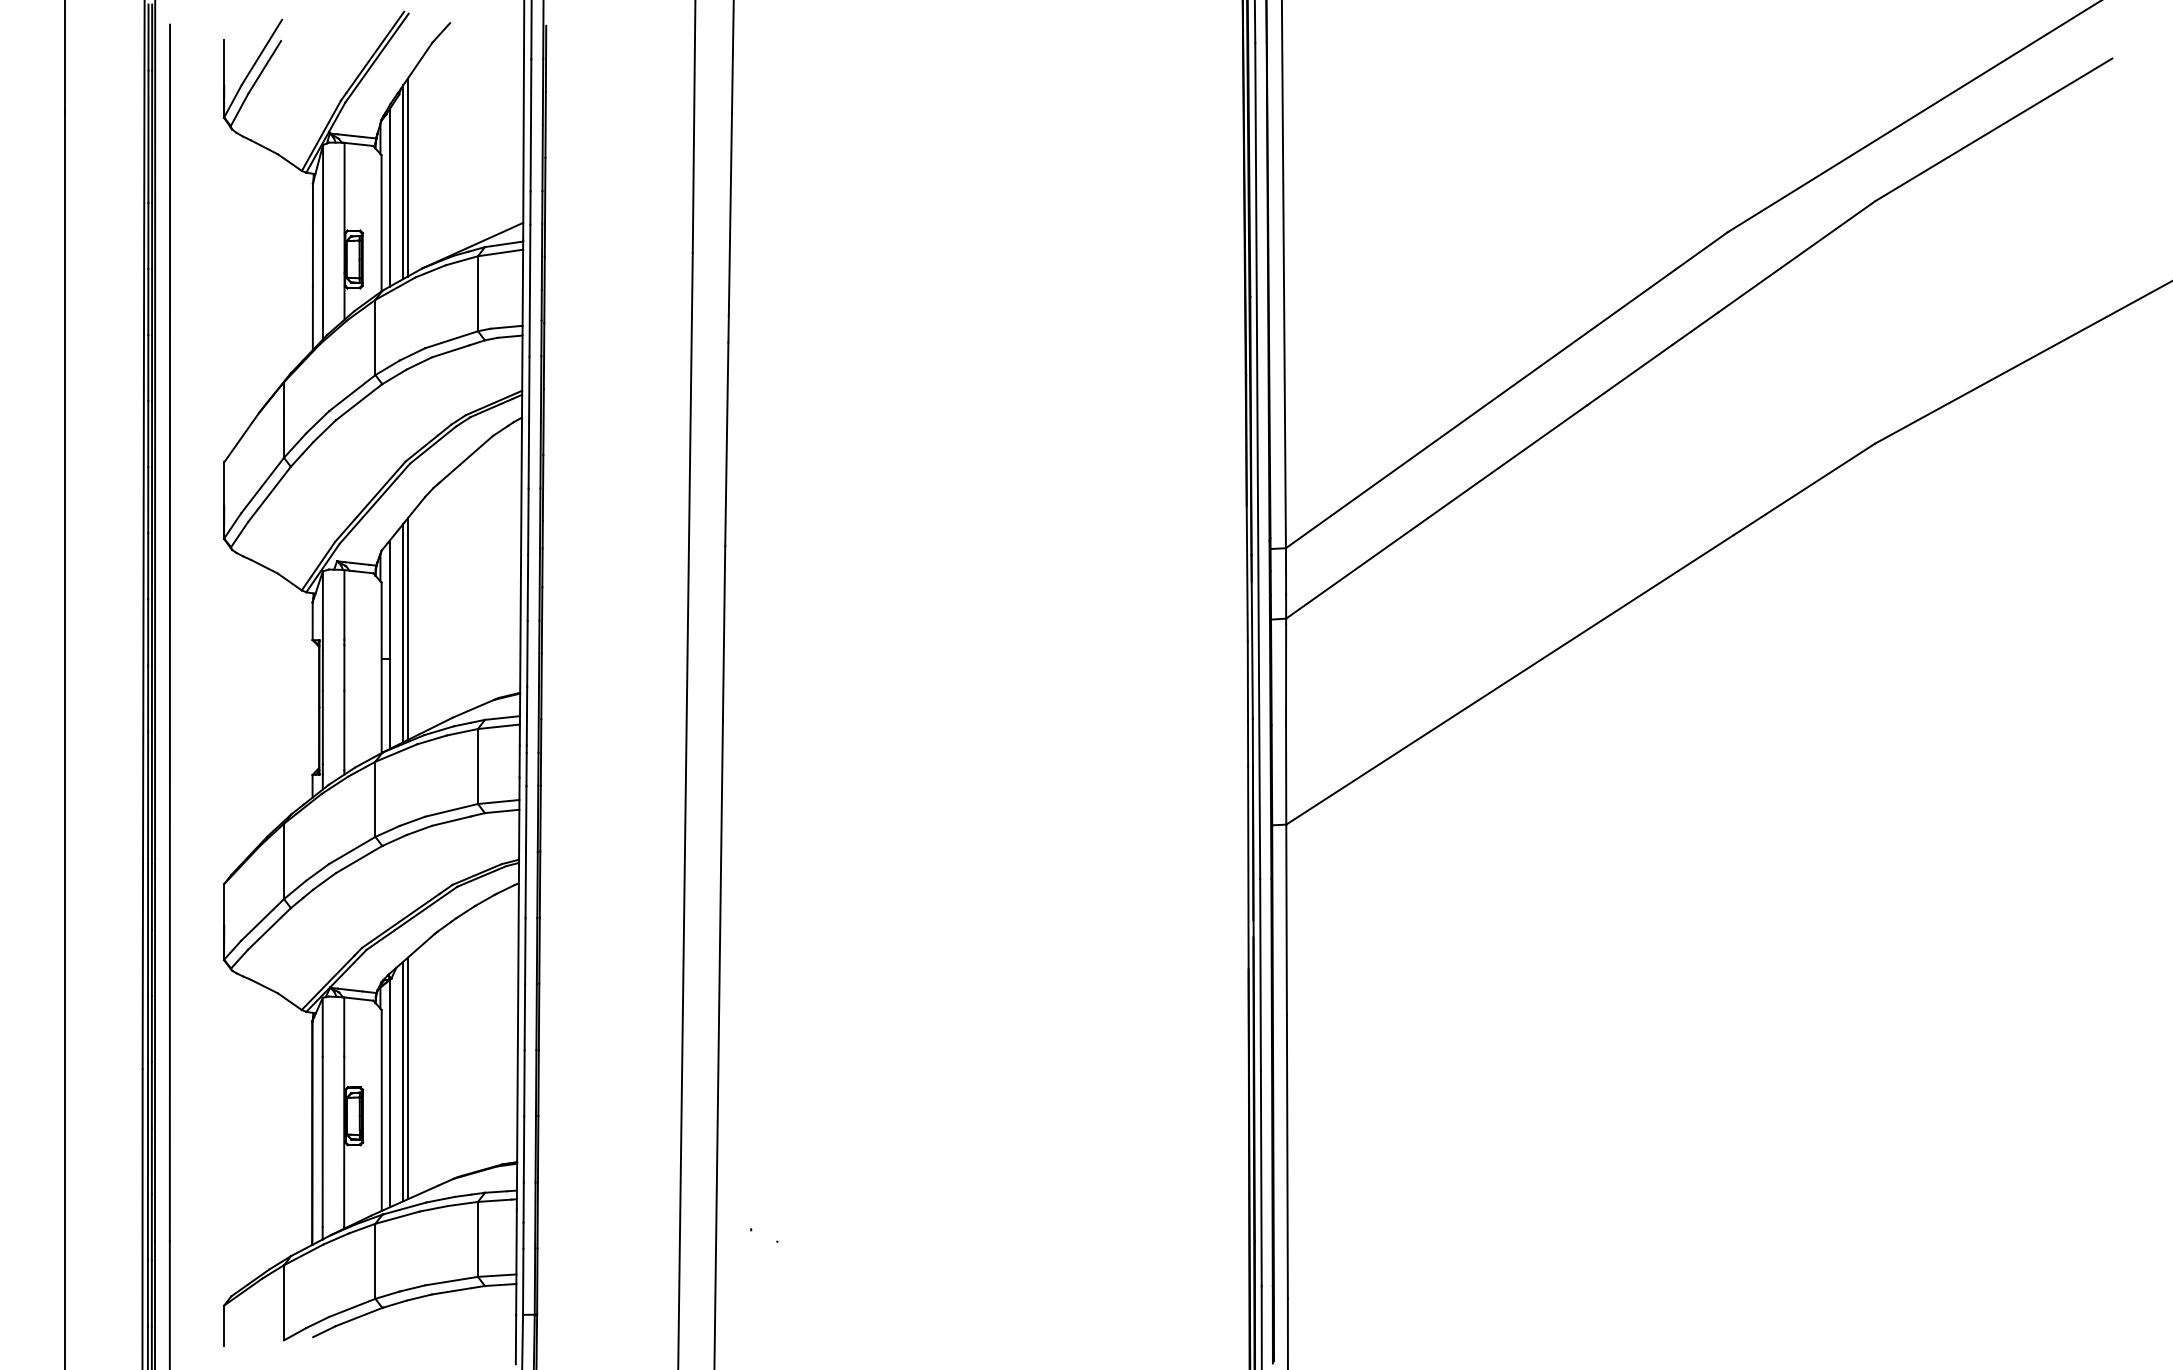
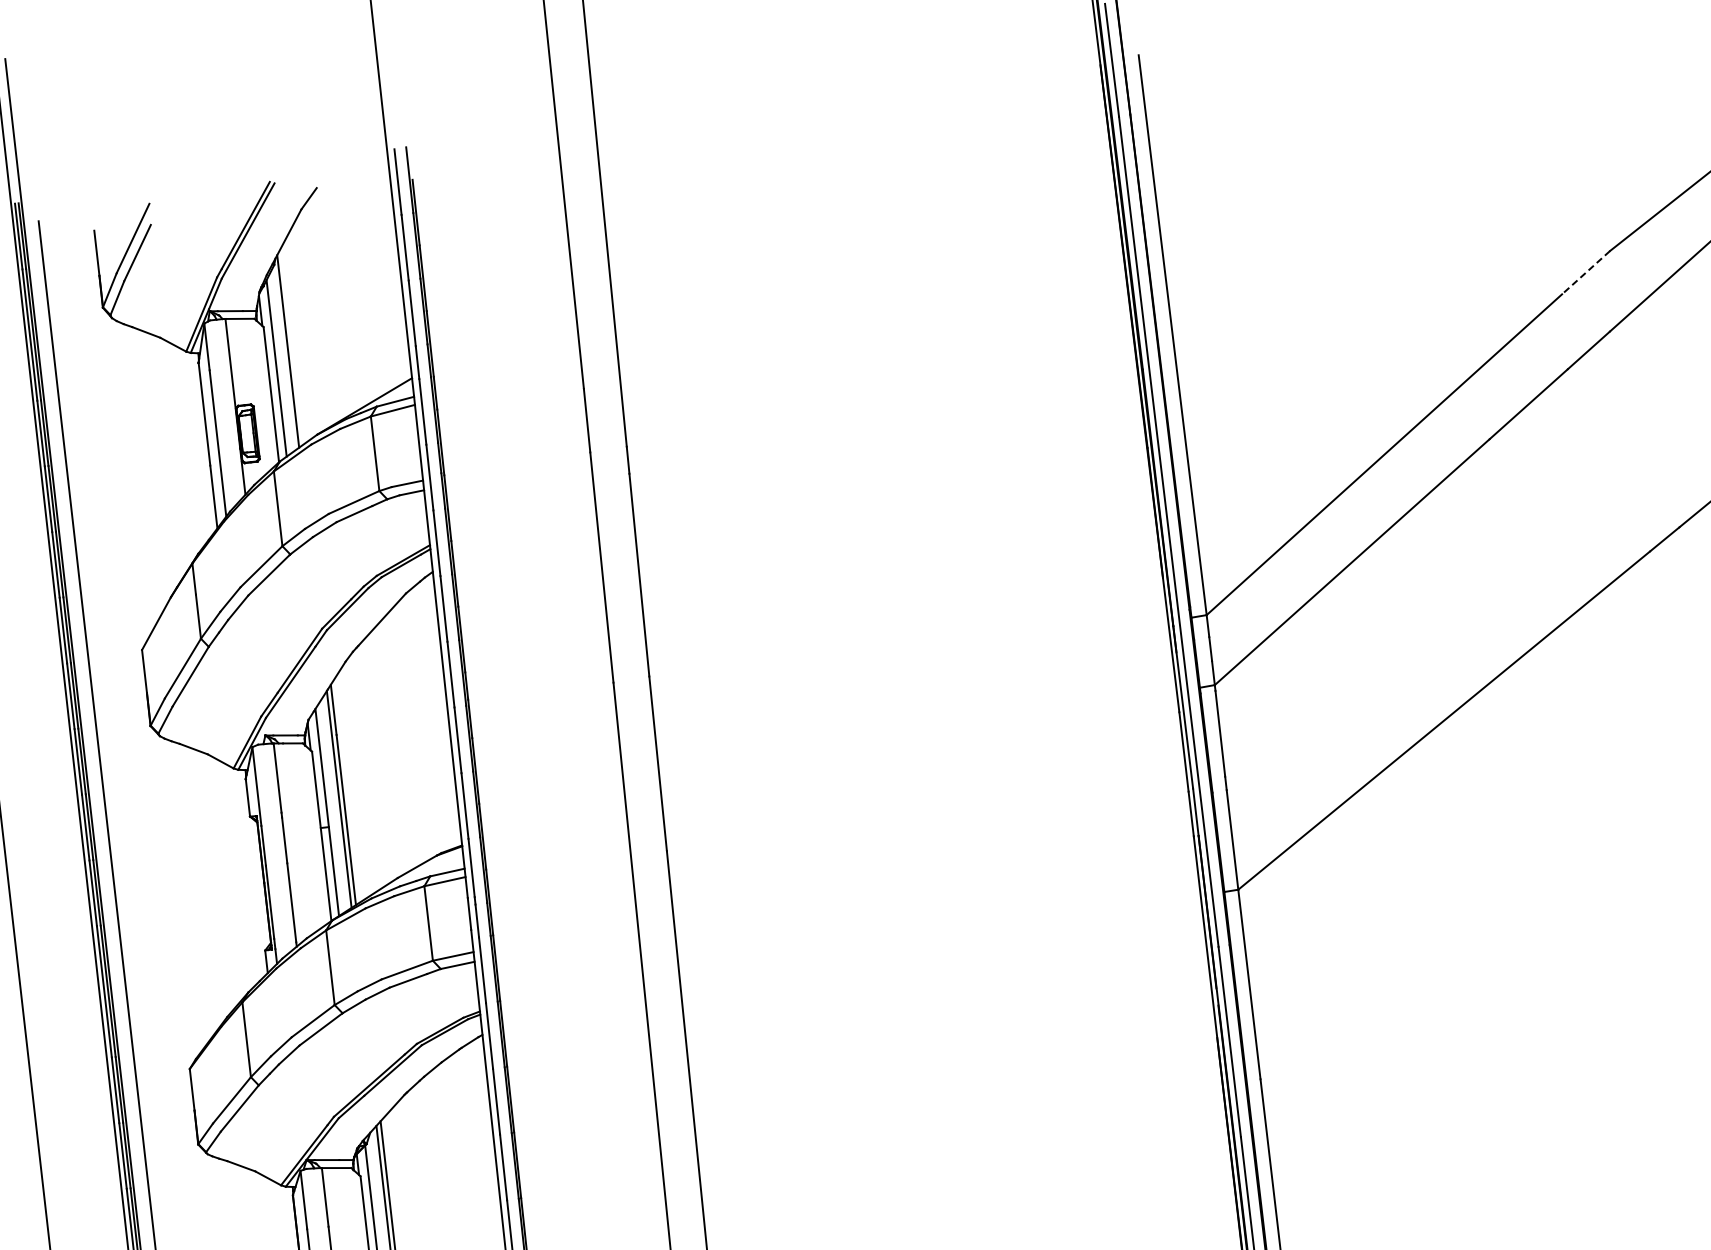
line: (407, 177) -> (291, 346), removed
line: (1701, 251) -> (1585, 273), solid -> dashed

